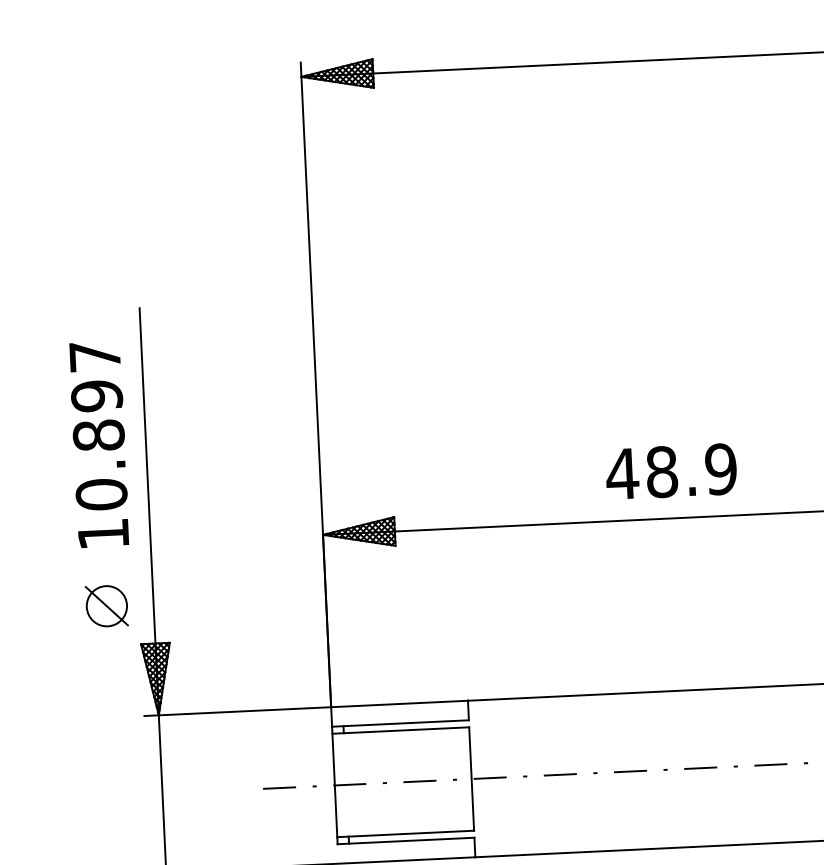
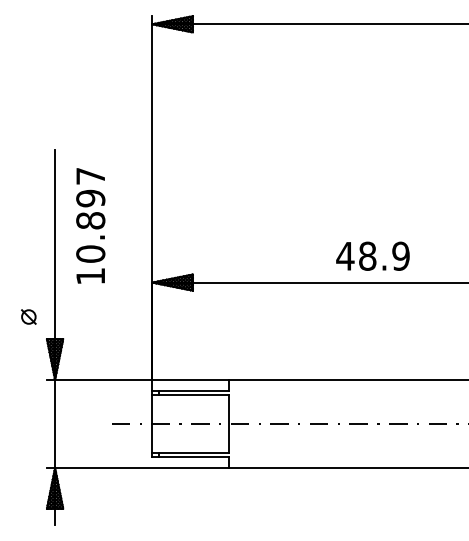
text: (98, 443) -> (90, 225), moved
text: (670, 470) -> (372, 255), moved
part: (106, 605) -> (28, 316), size x0.6

